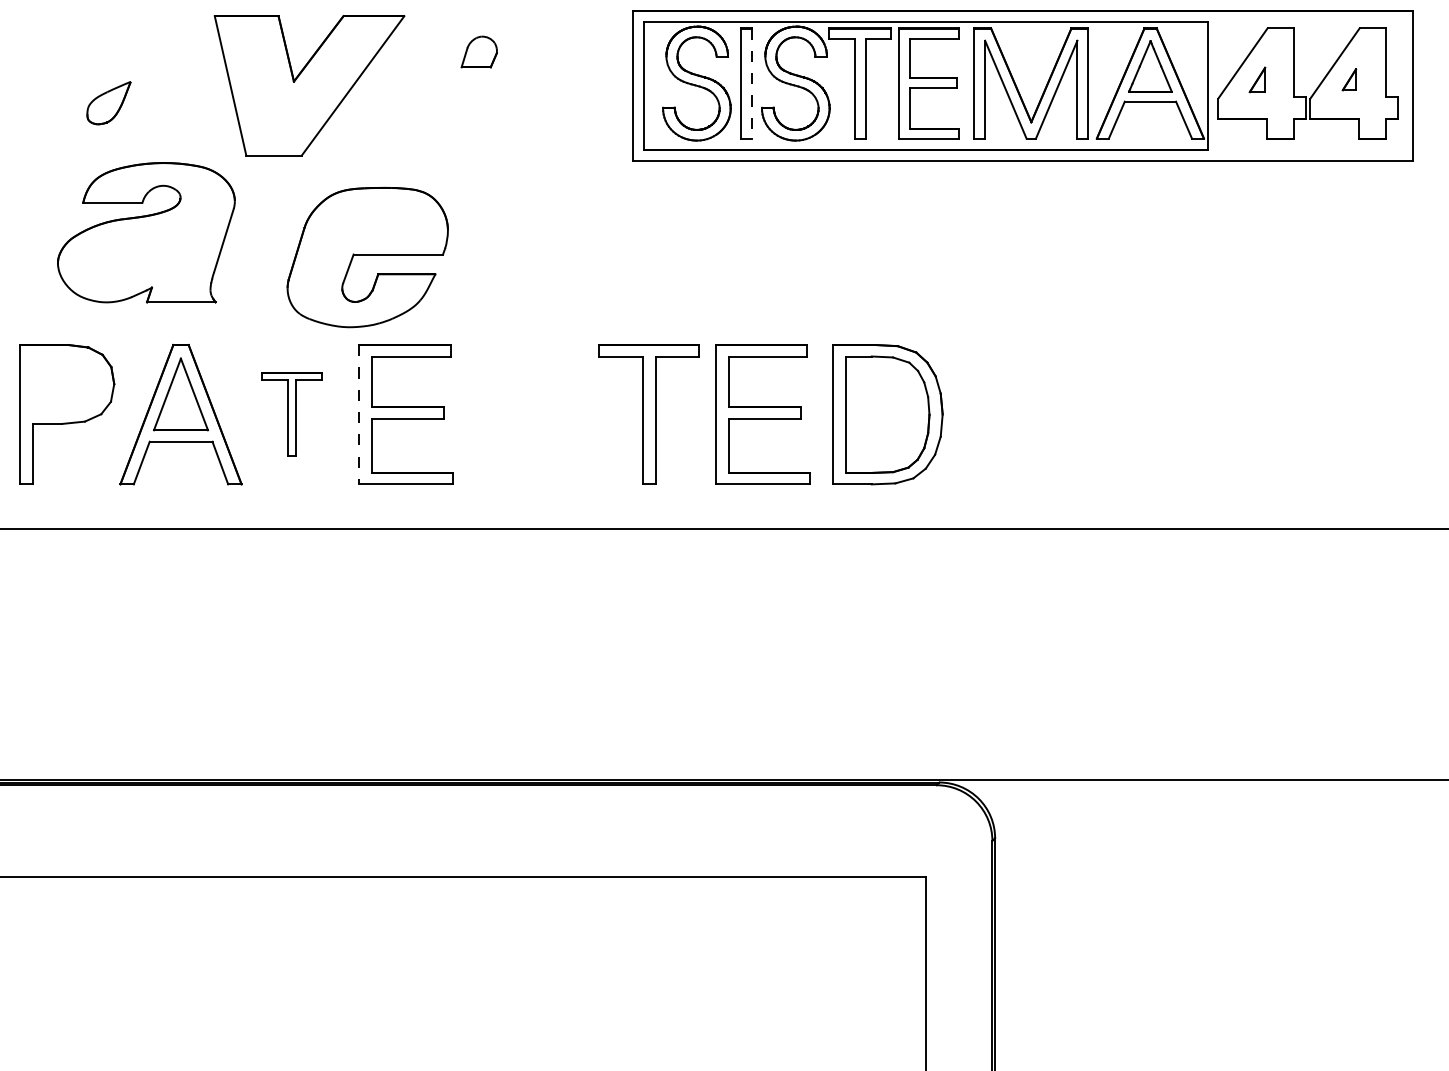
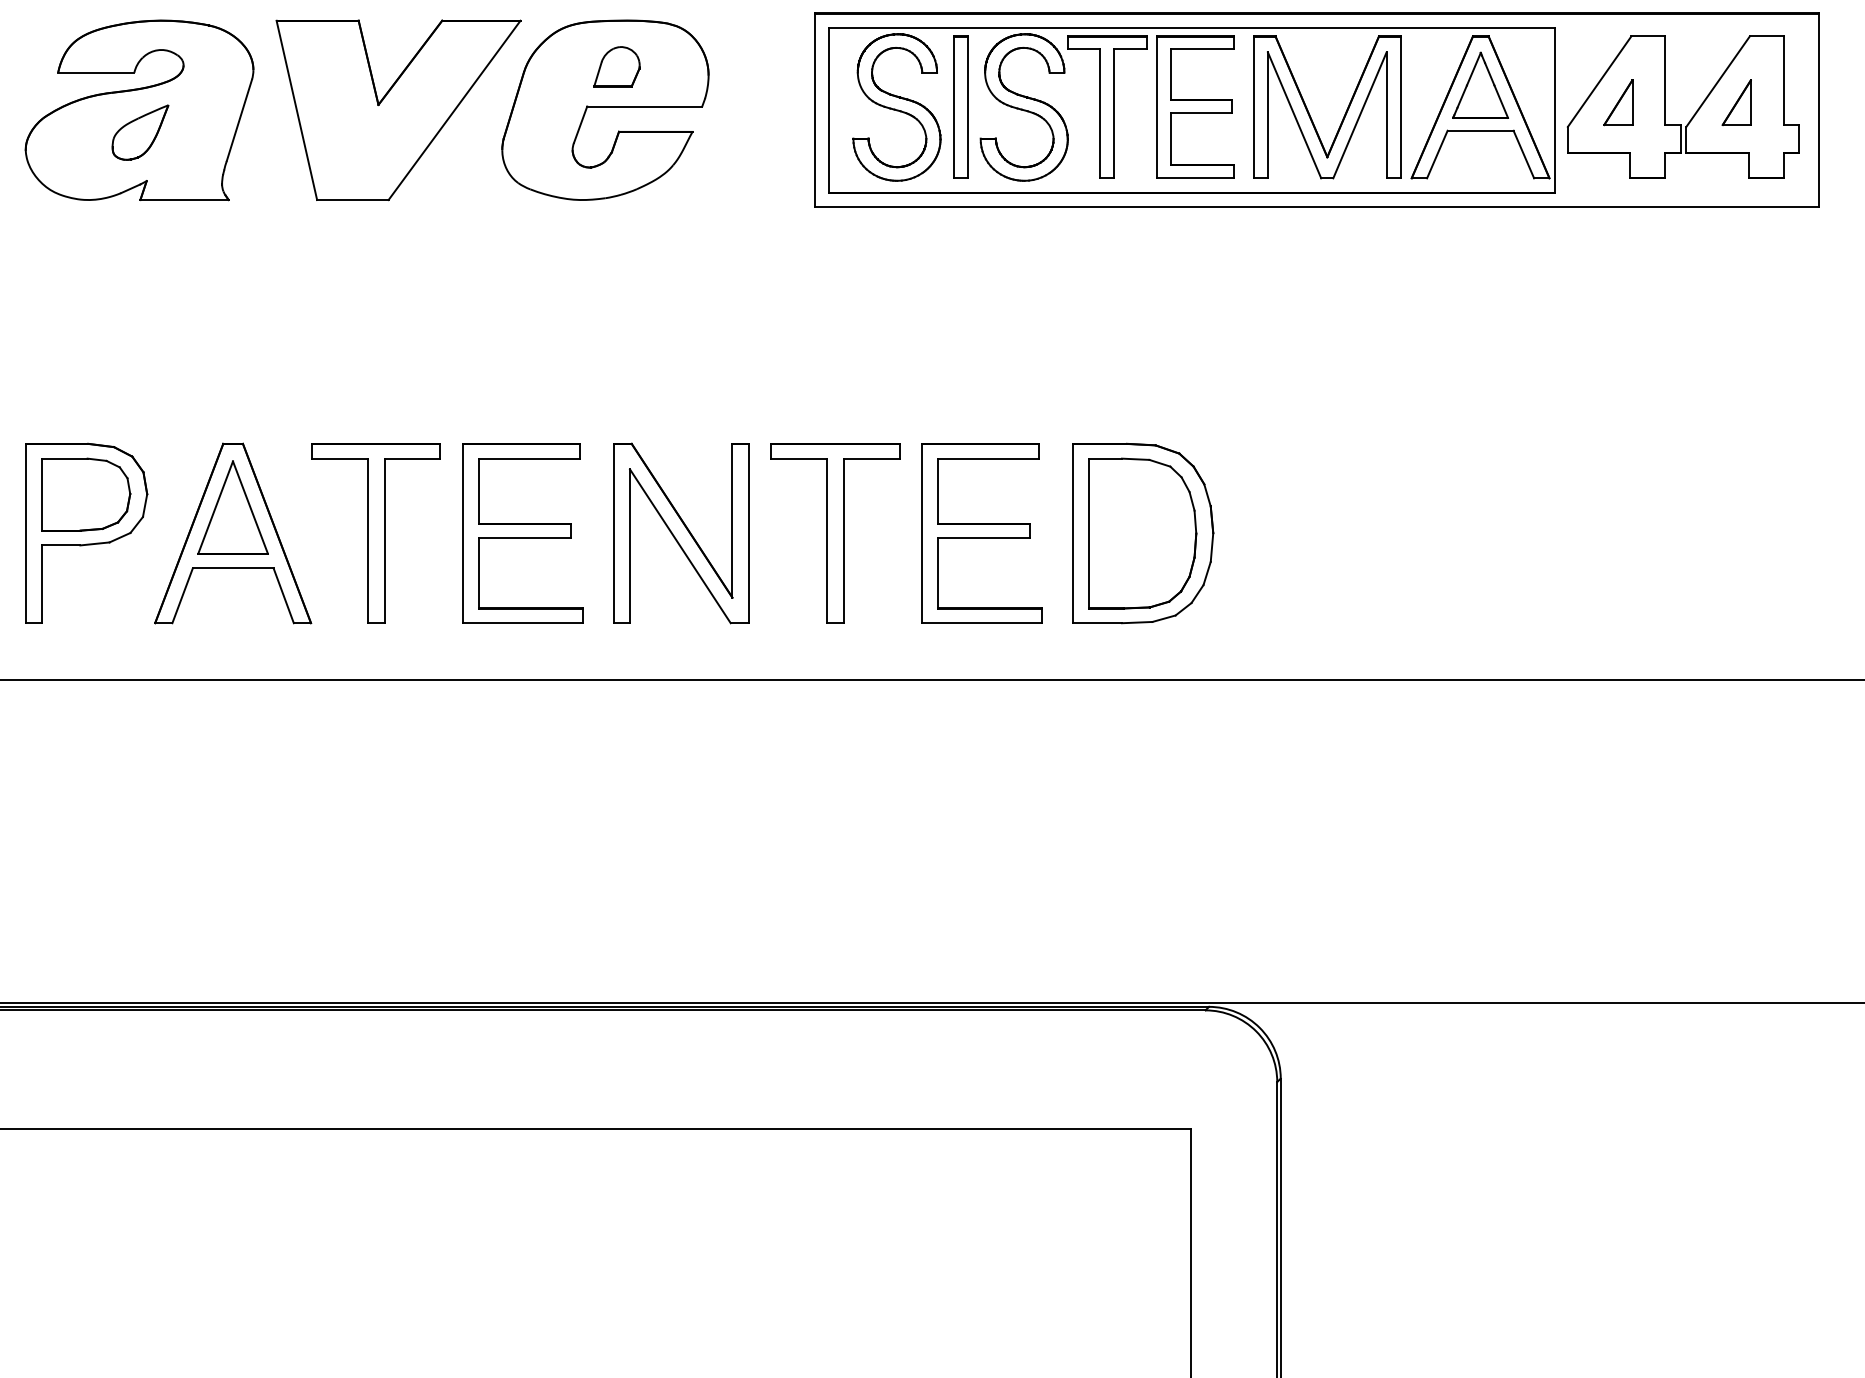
part: (1257, 79) -> (1618, 102), size x1.43
part: (1349, 79) -> (1736, 102), size x1.67
line: (751, 83) -> (967, 107), dashed -> solid
part: (146, 232) -> (139, 110), moved
part: (367, 256) -> (605, 109), moved
part: (67, 384) -> (86, 494), added
part: (291, 414) -> (375, 533), size x1.67
line: (359, 414) -> (462, 533), dashed -> solid
part: (529, 414) -> (681, 533), added

